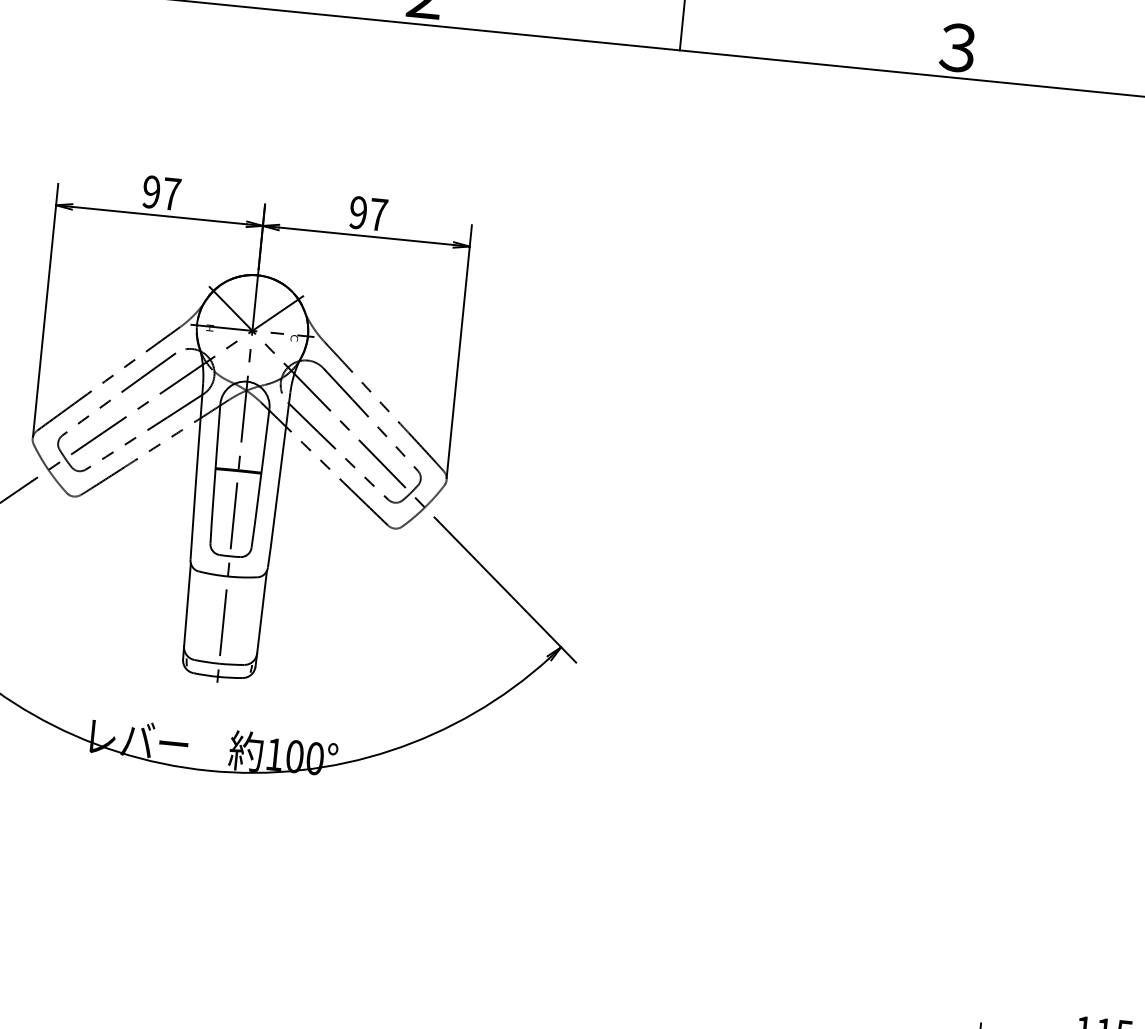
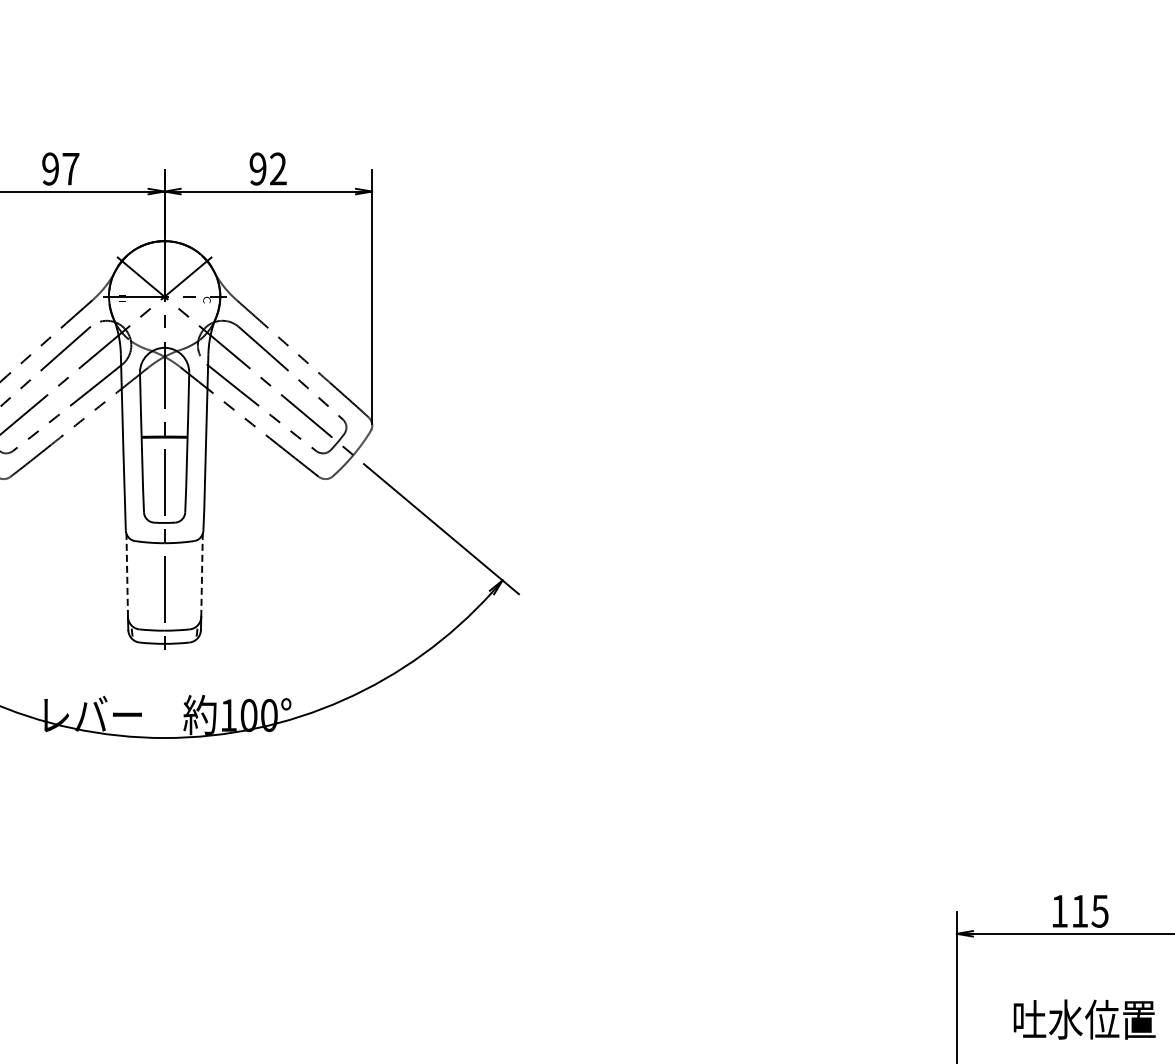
text: (378, 214) -> (278, 168), 97 -> 92
line: (187, 603) -> (127, 574), solid -> dashed
line: (262, 612) -> (202, 575), solid -> dashed

